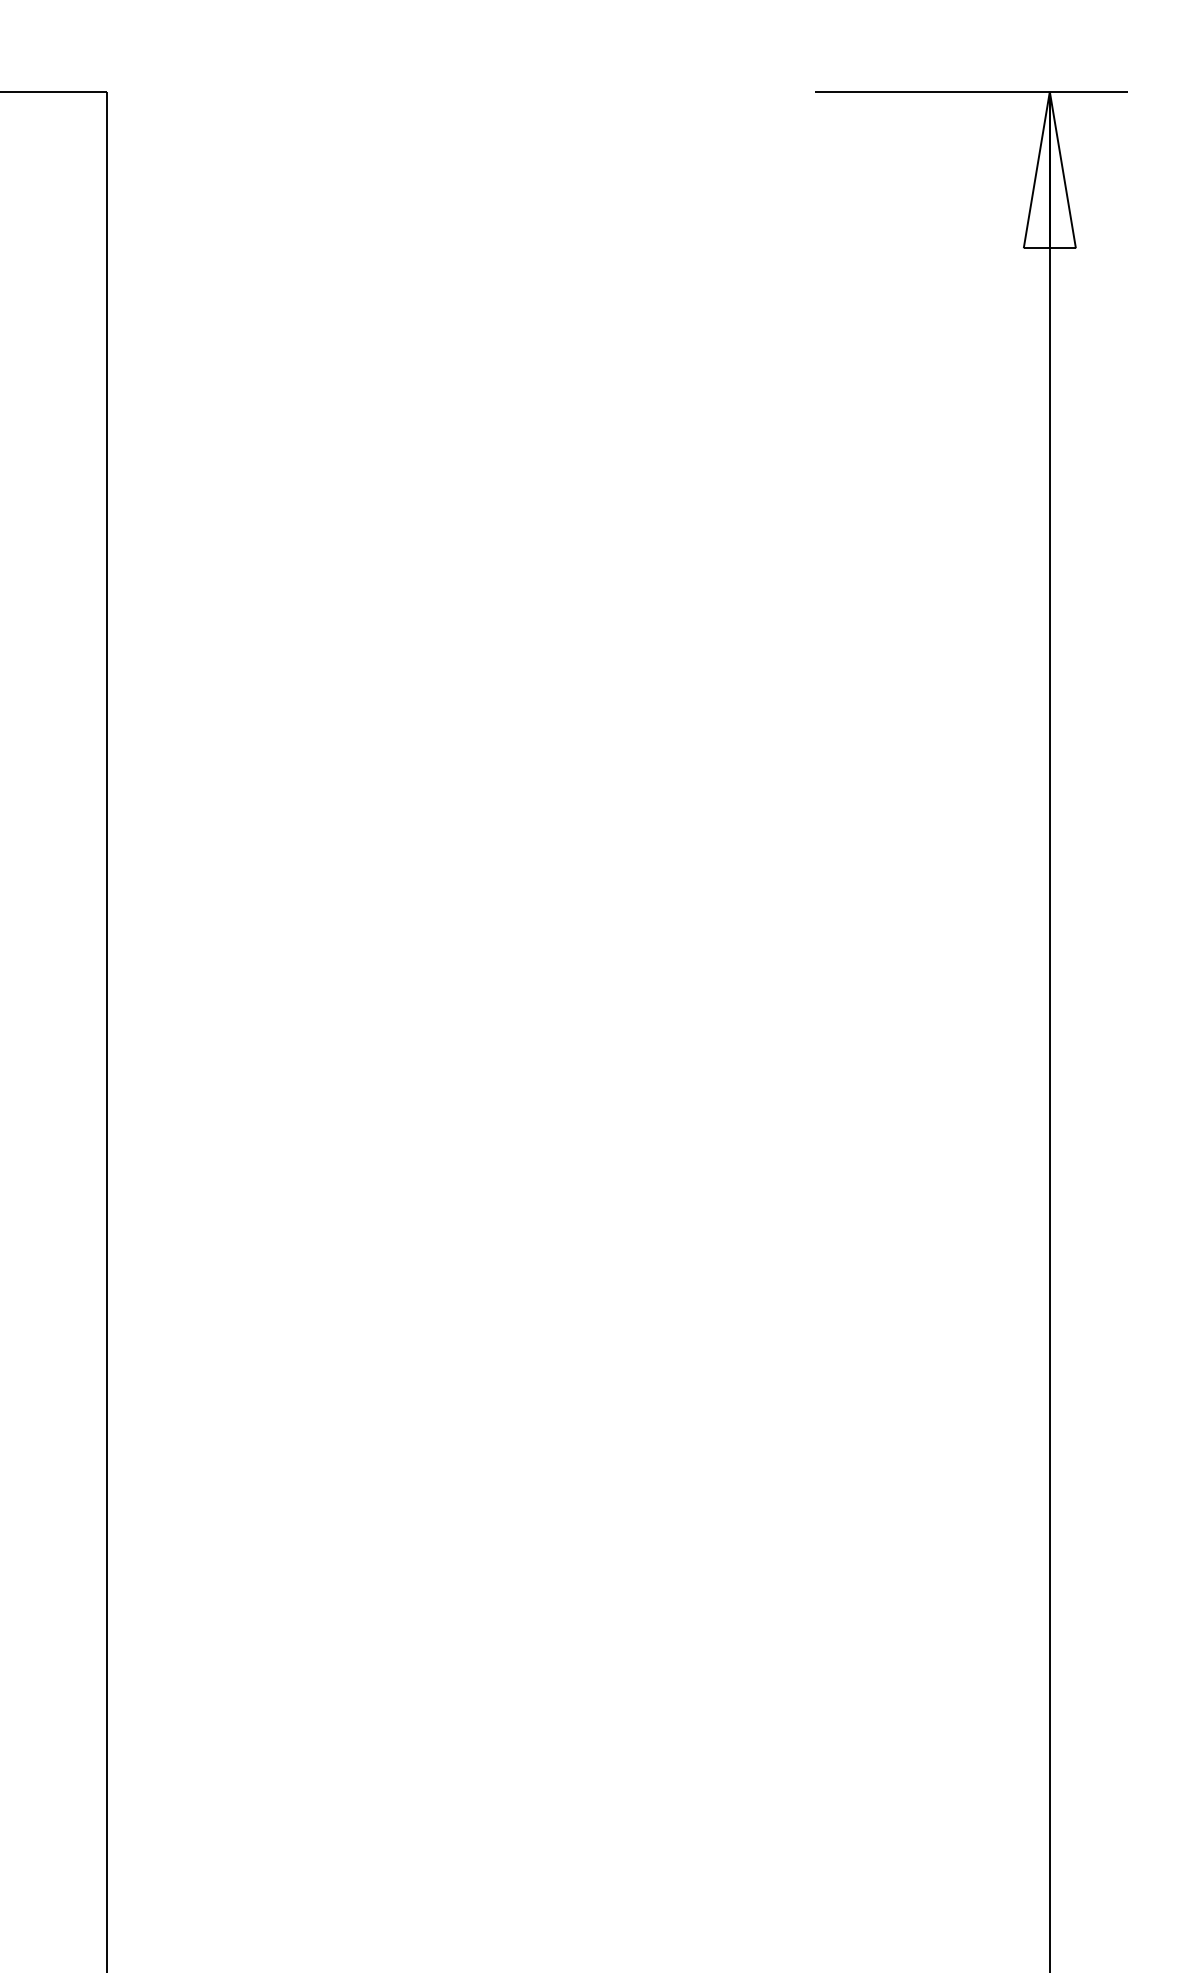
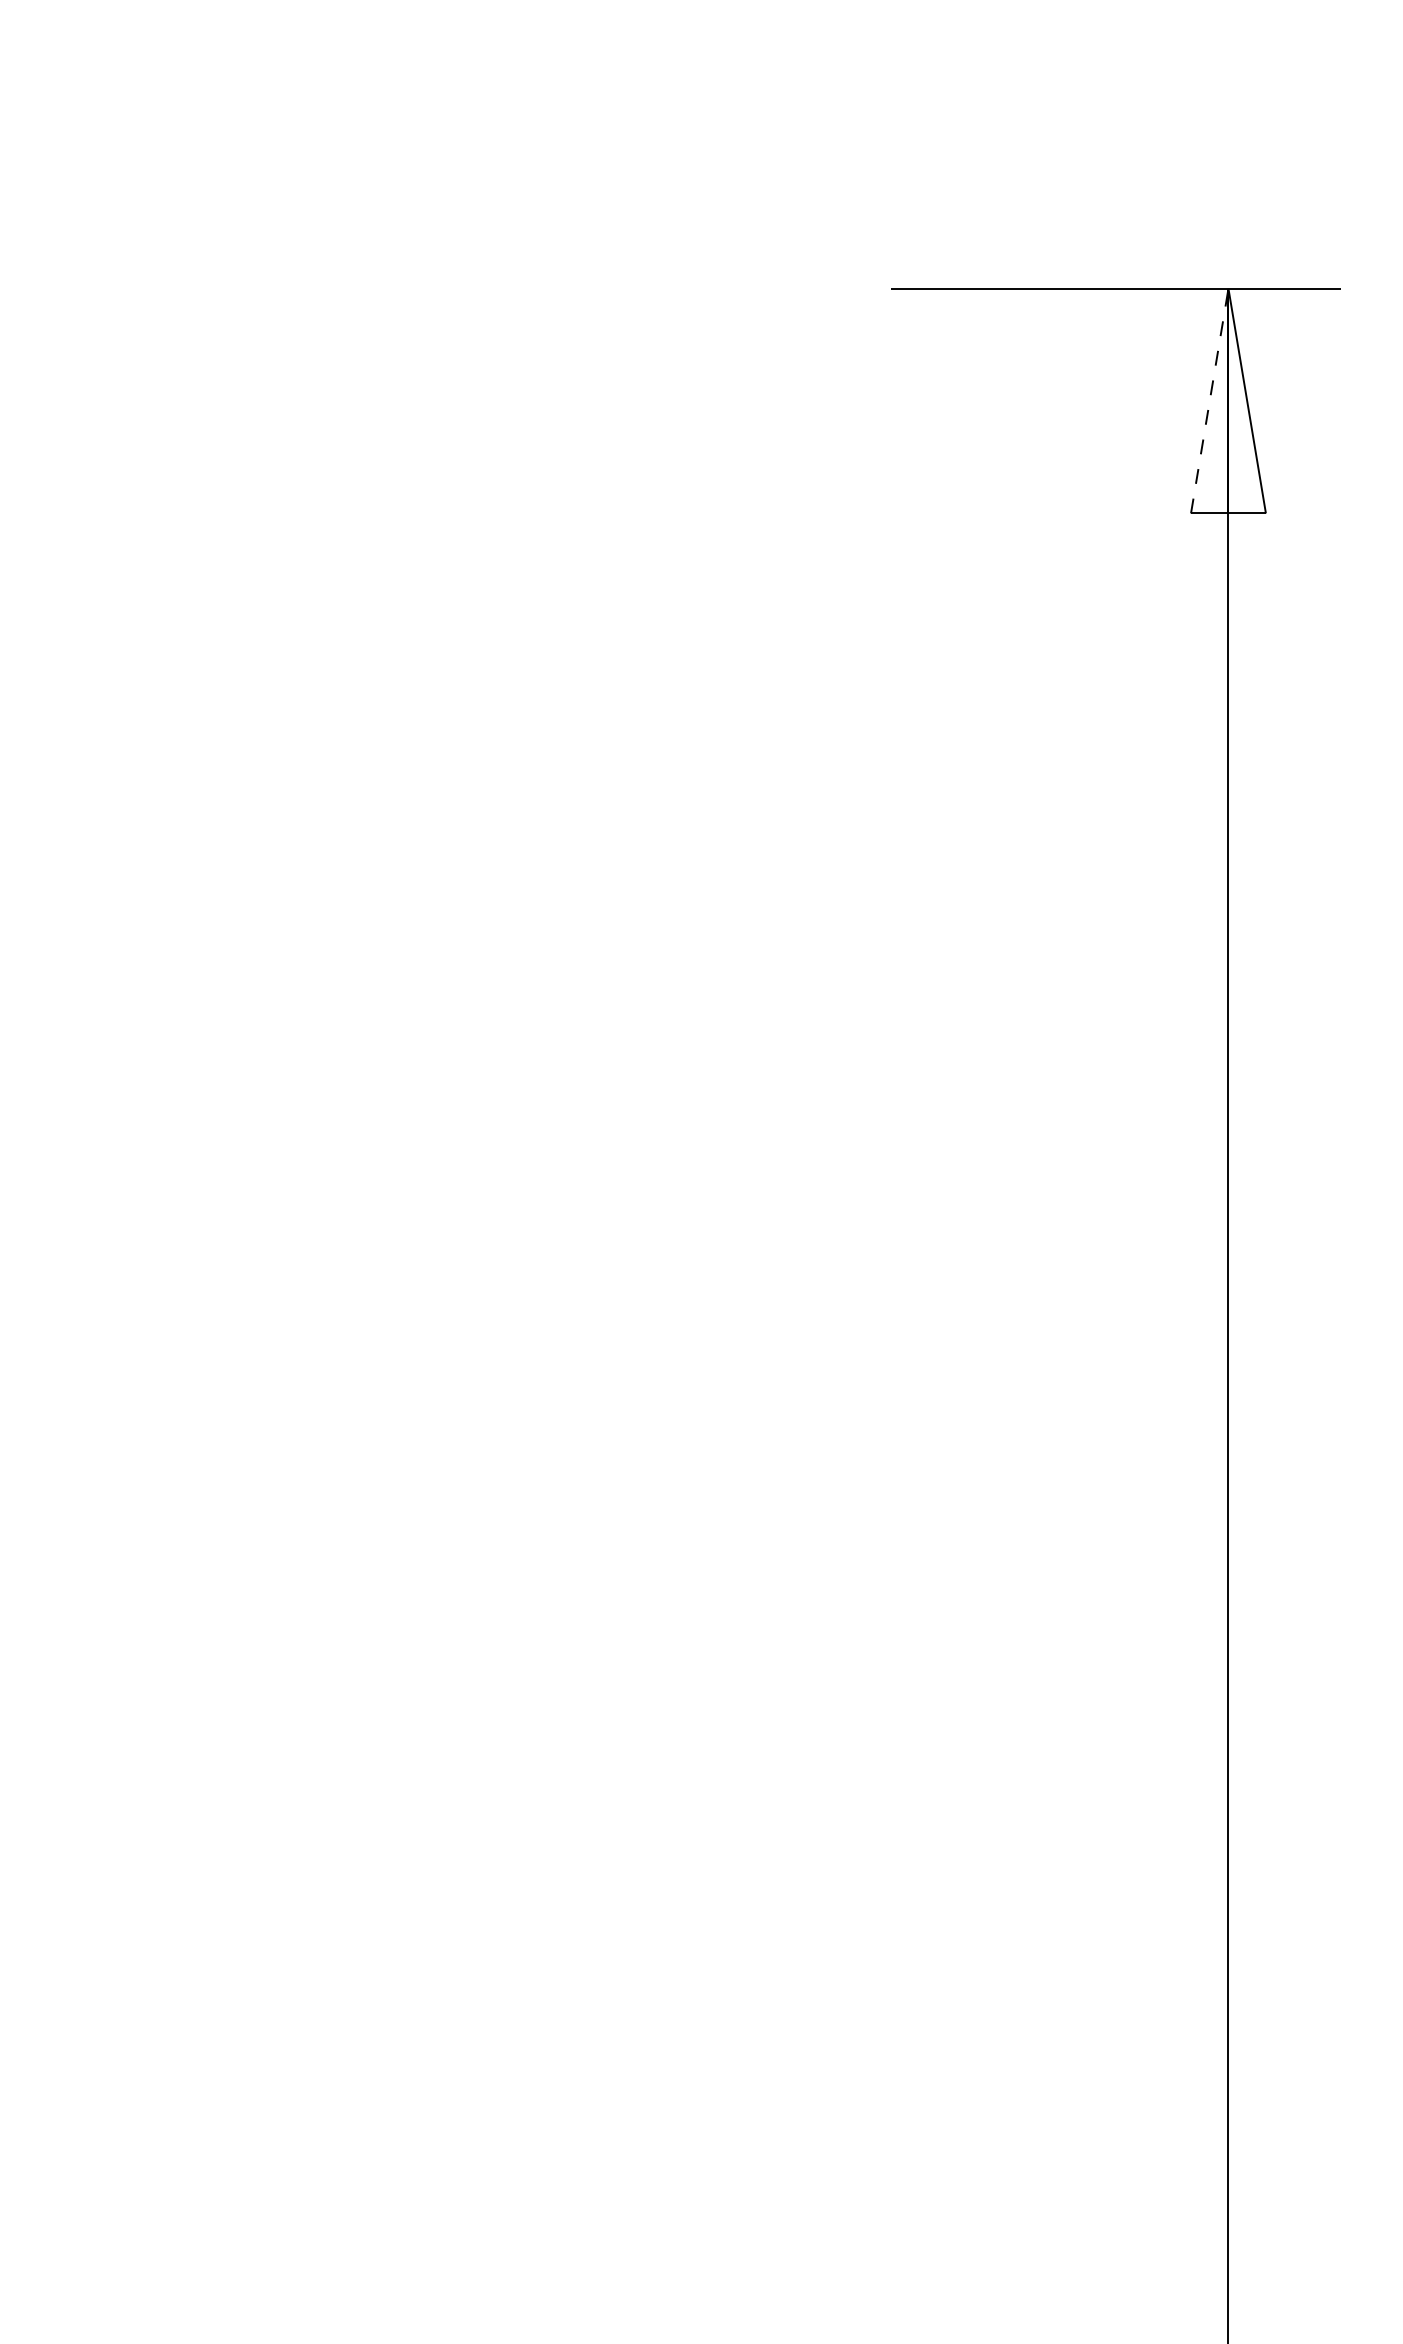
line: (1036, 169) -> (1209, 400), solid -> dashed

